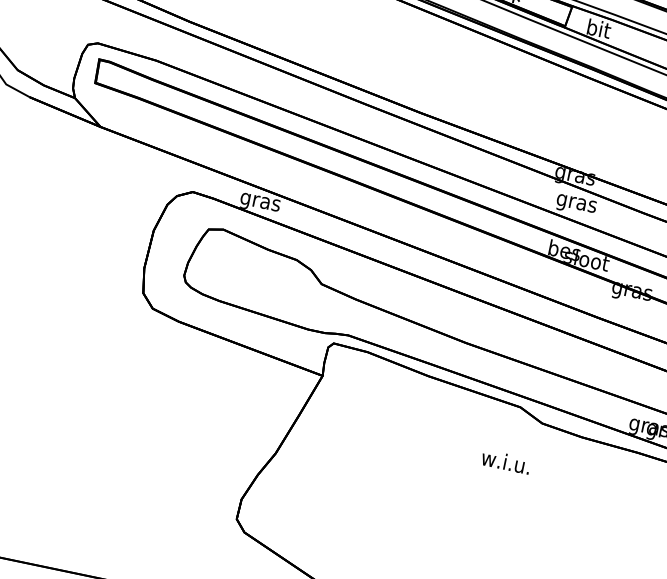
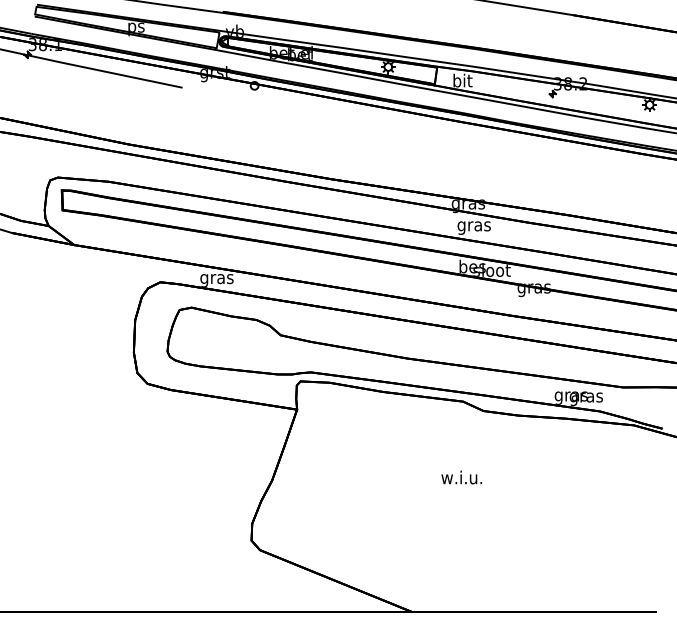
text: (505, 461) -> (461, 477), moved

